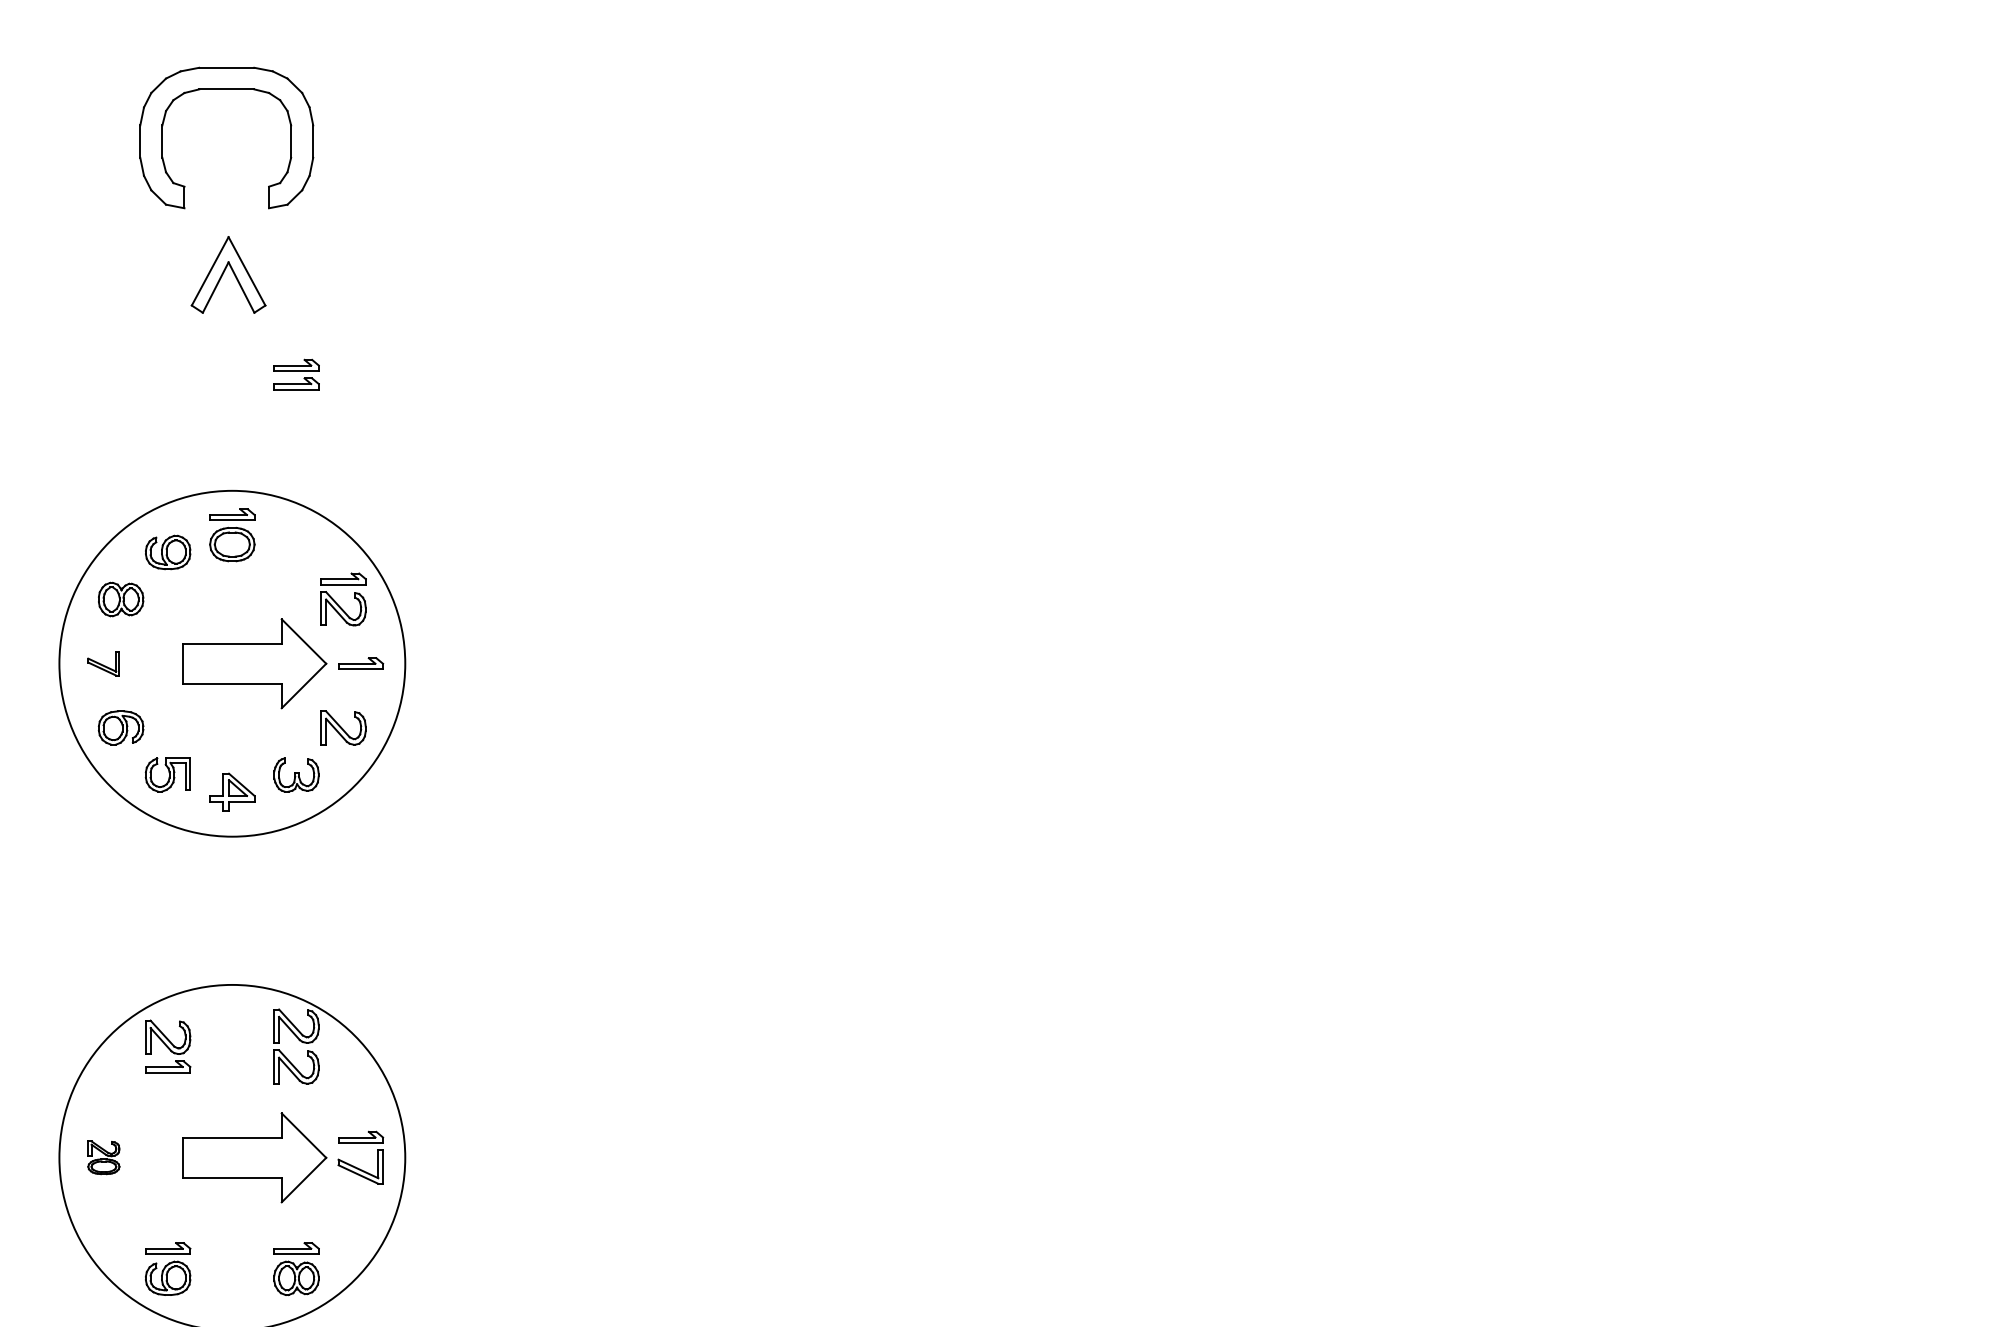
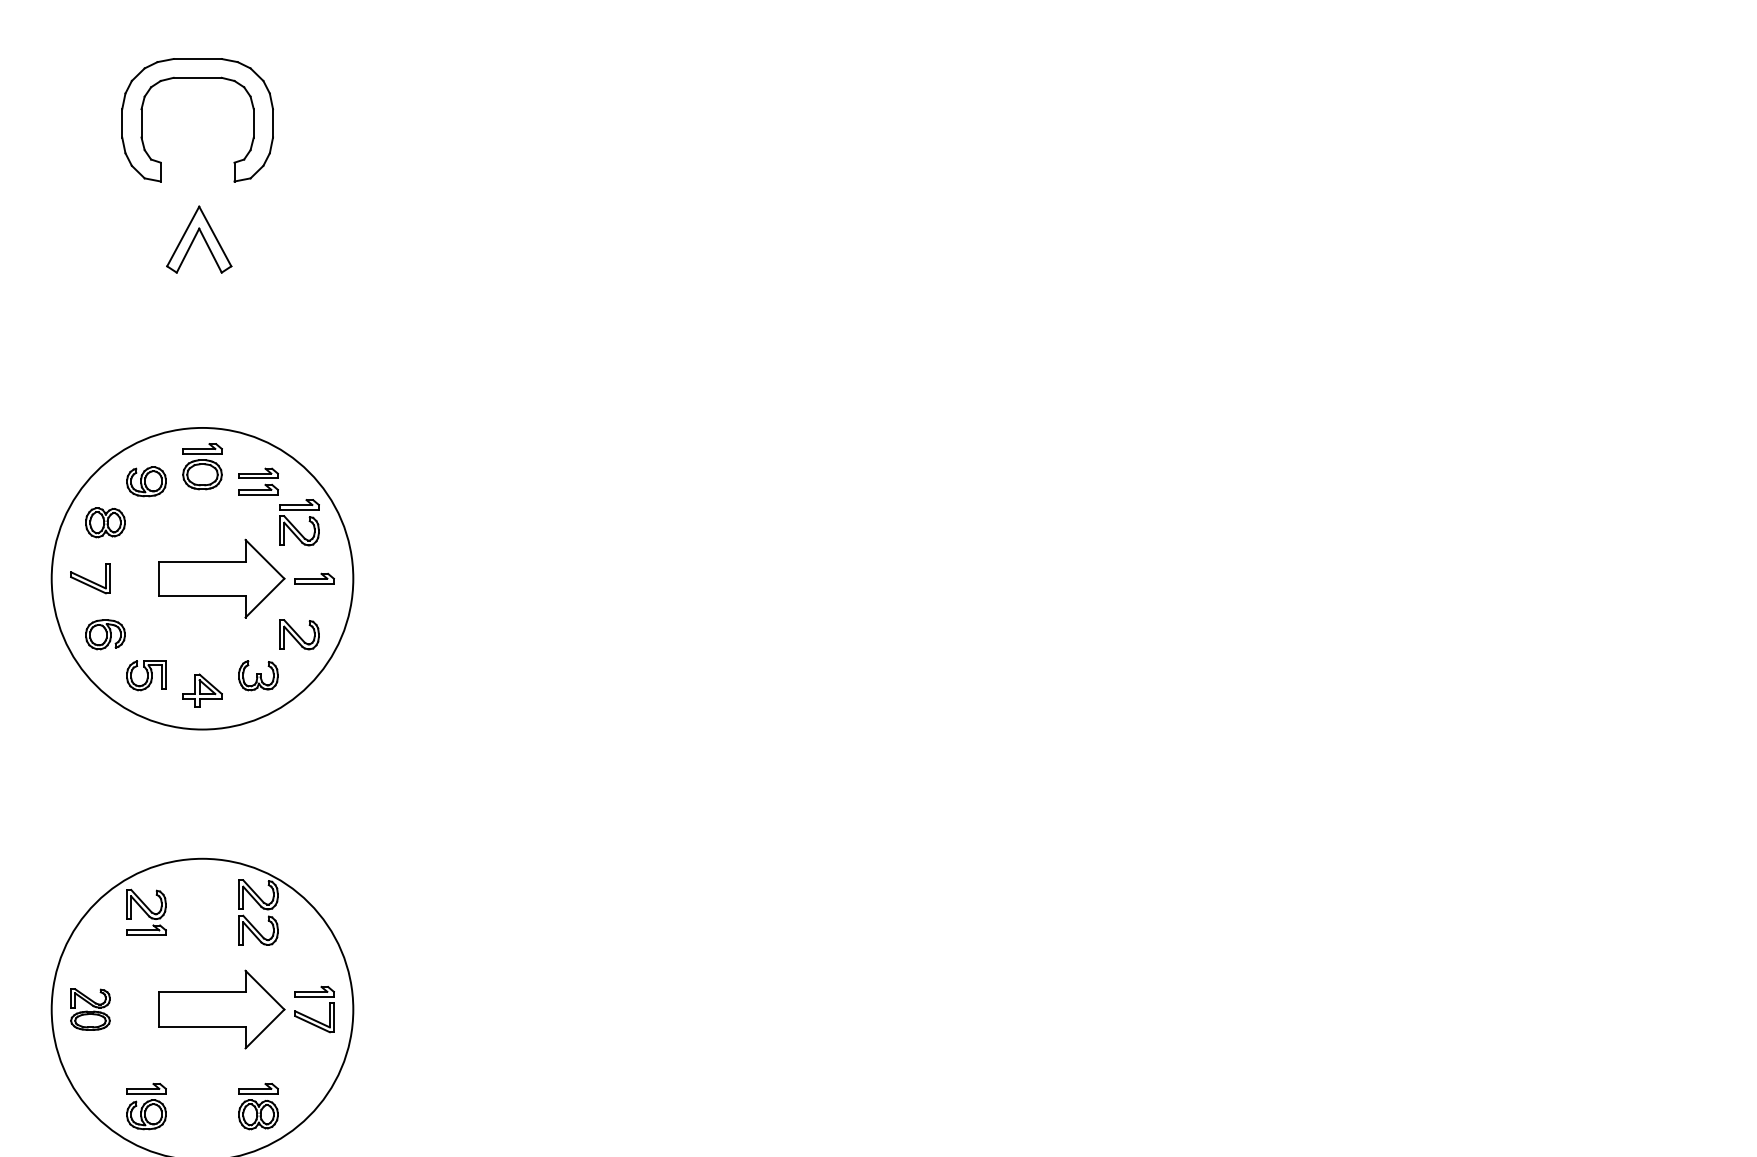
part: (296, 374) -> (258, 481), moved
part: (103, 663) -> (90, 578), size x1.43
part: (103, 1157) -> (90, 1009), size x1.43

